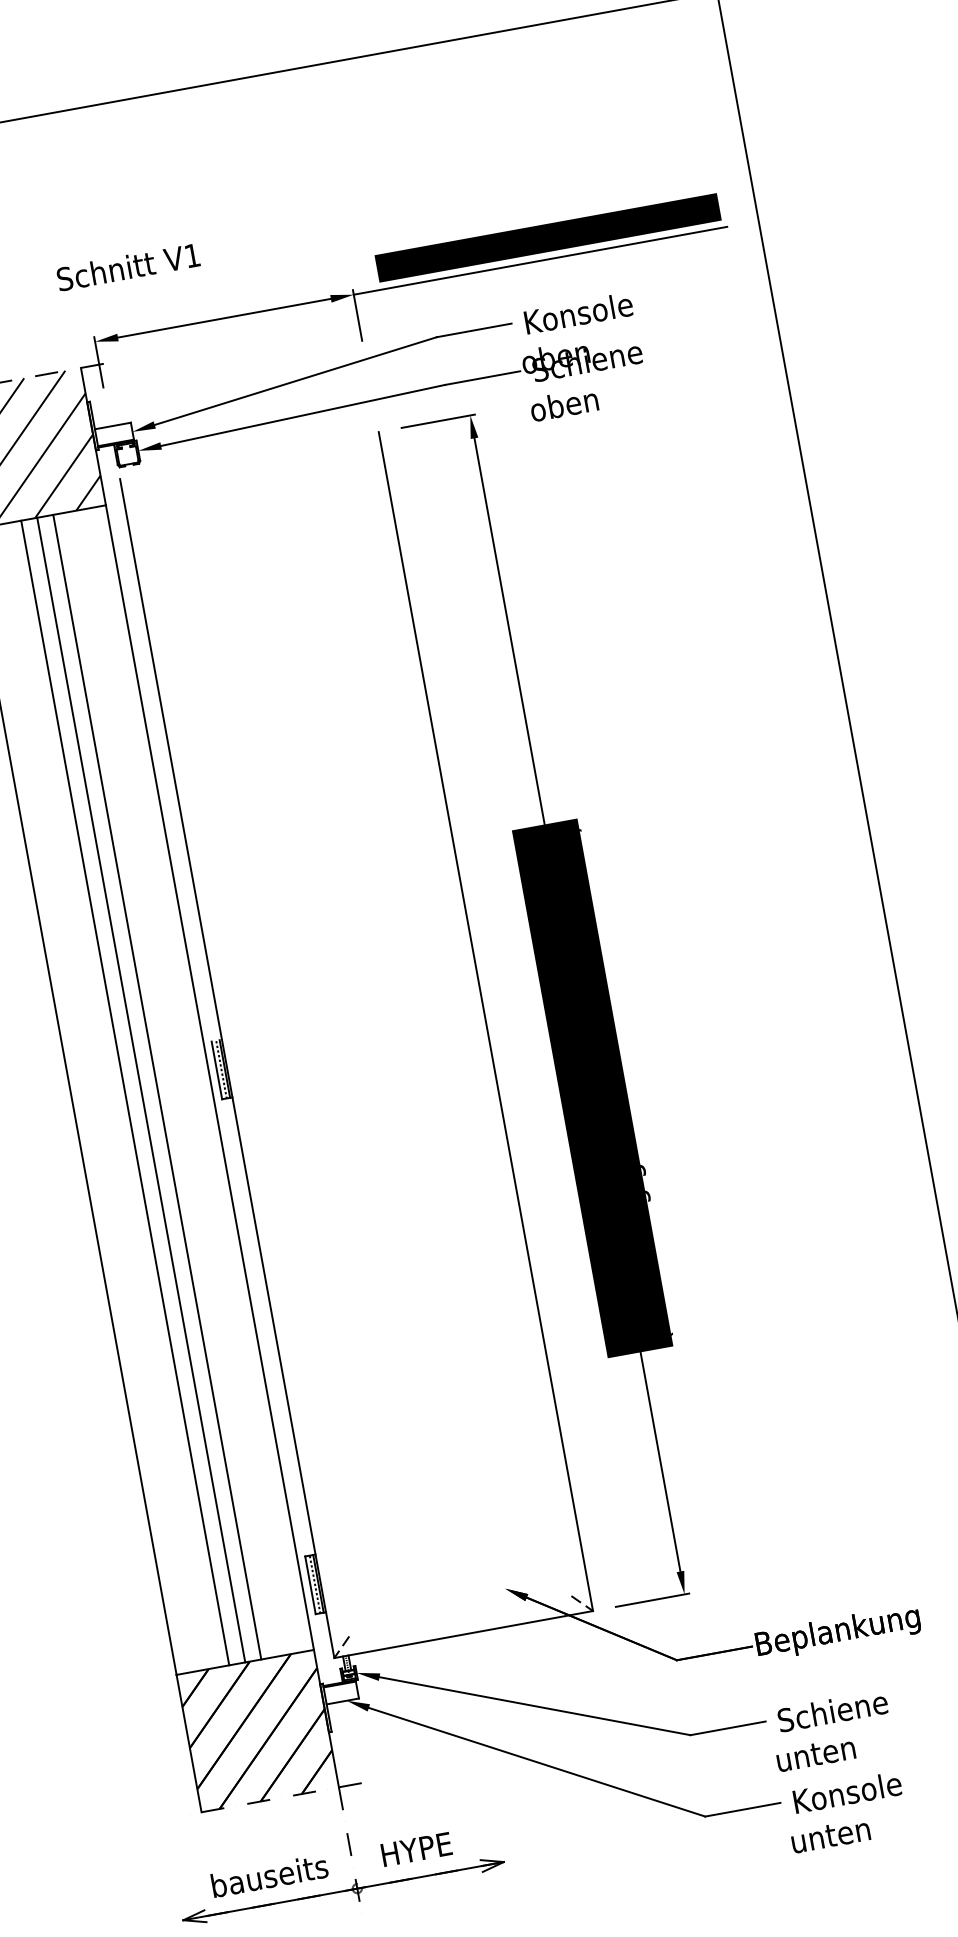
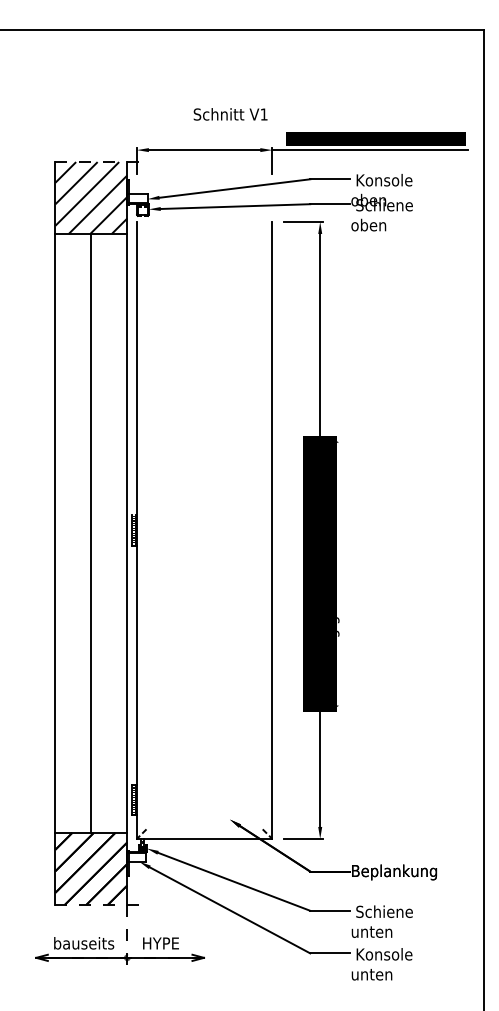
text: (128, 267) -> (230, 114), moved
line: (156, 1085) -> (99, 532), removed
line: (125, 1091) -> (83, 532), removed

